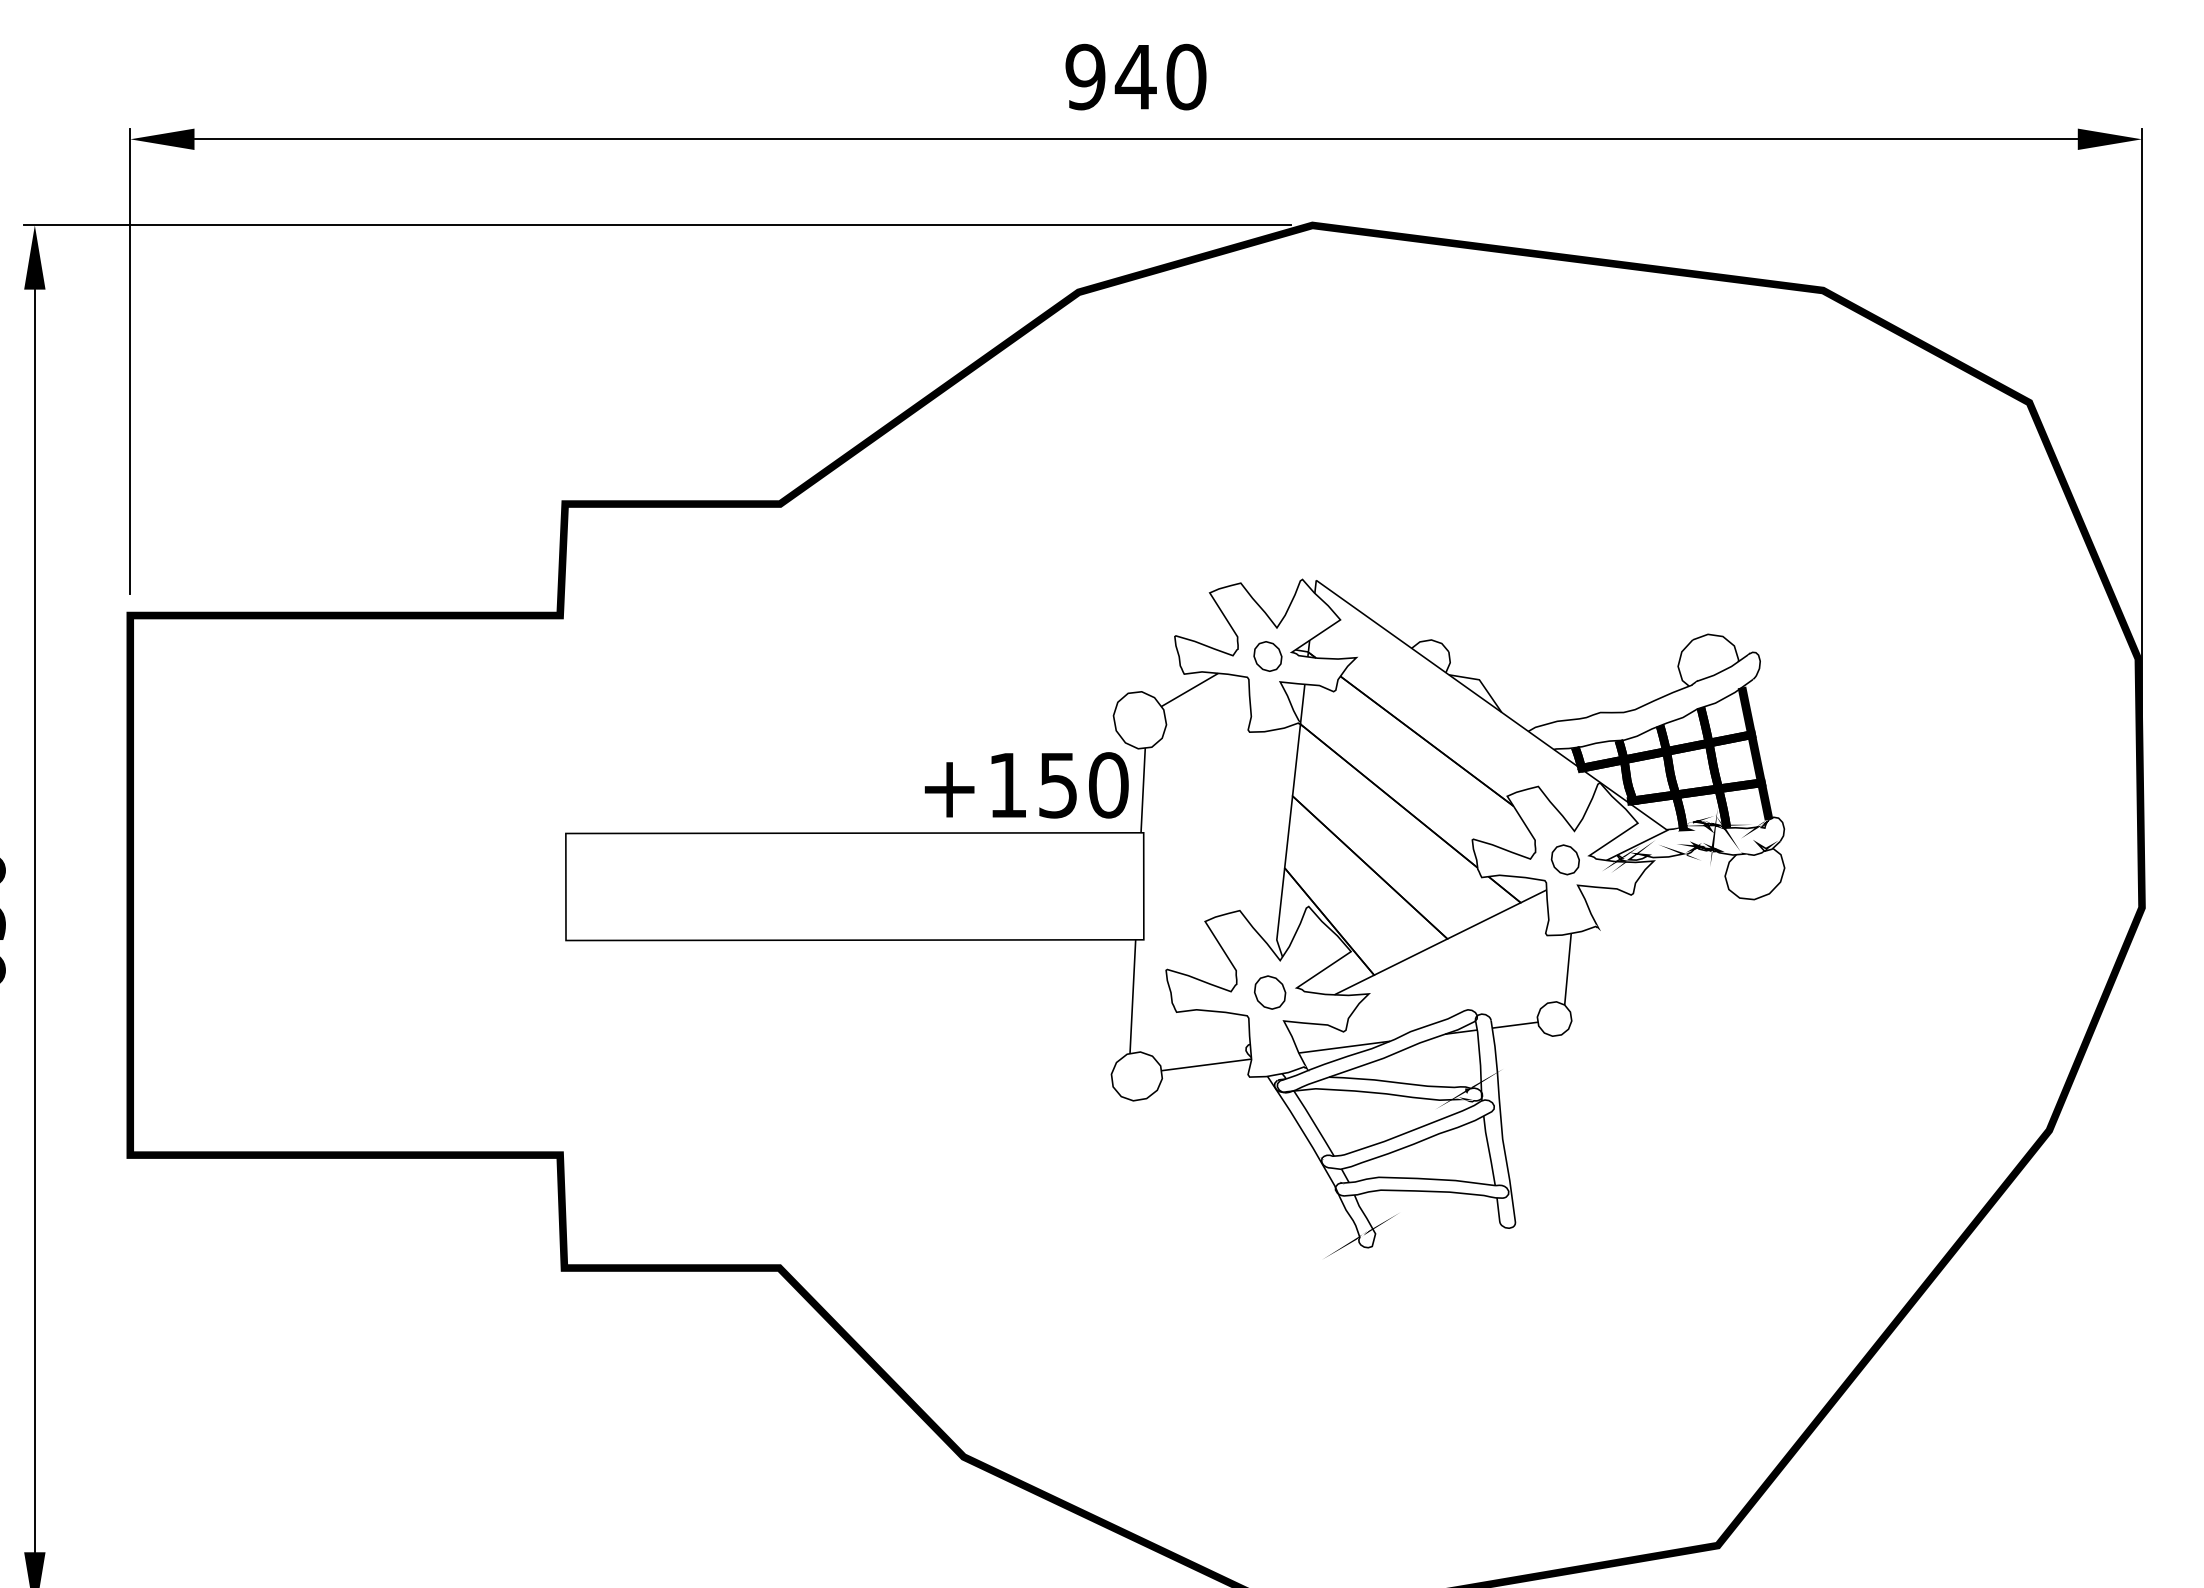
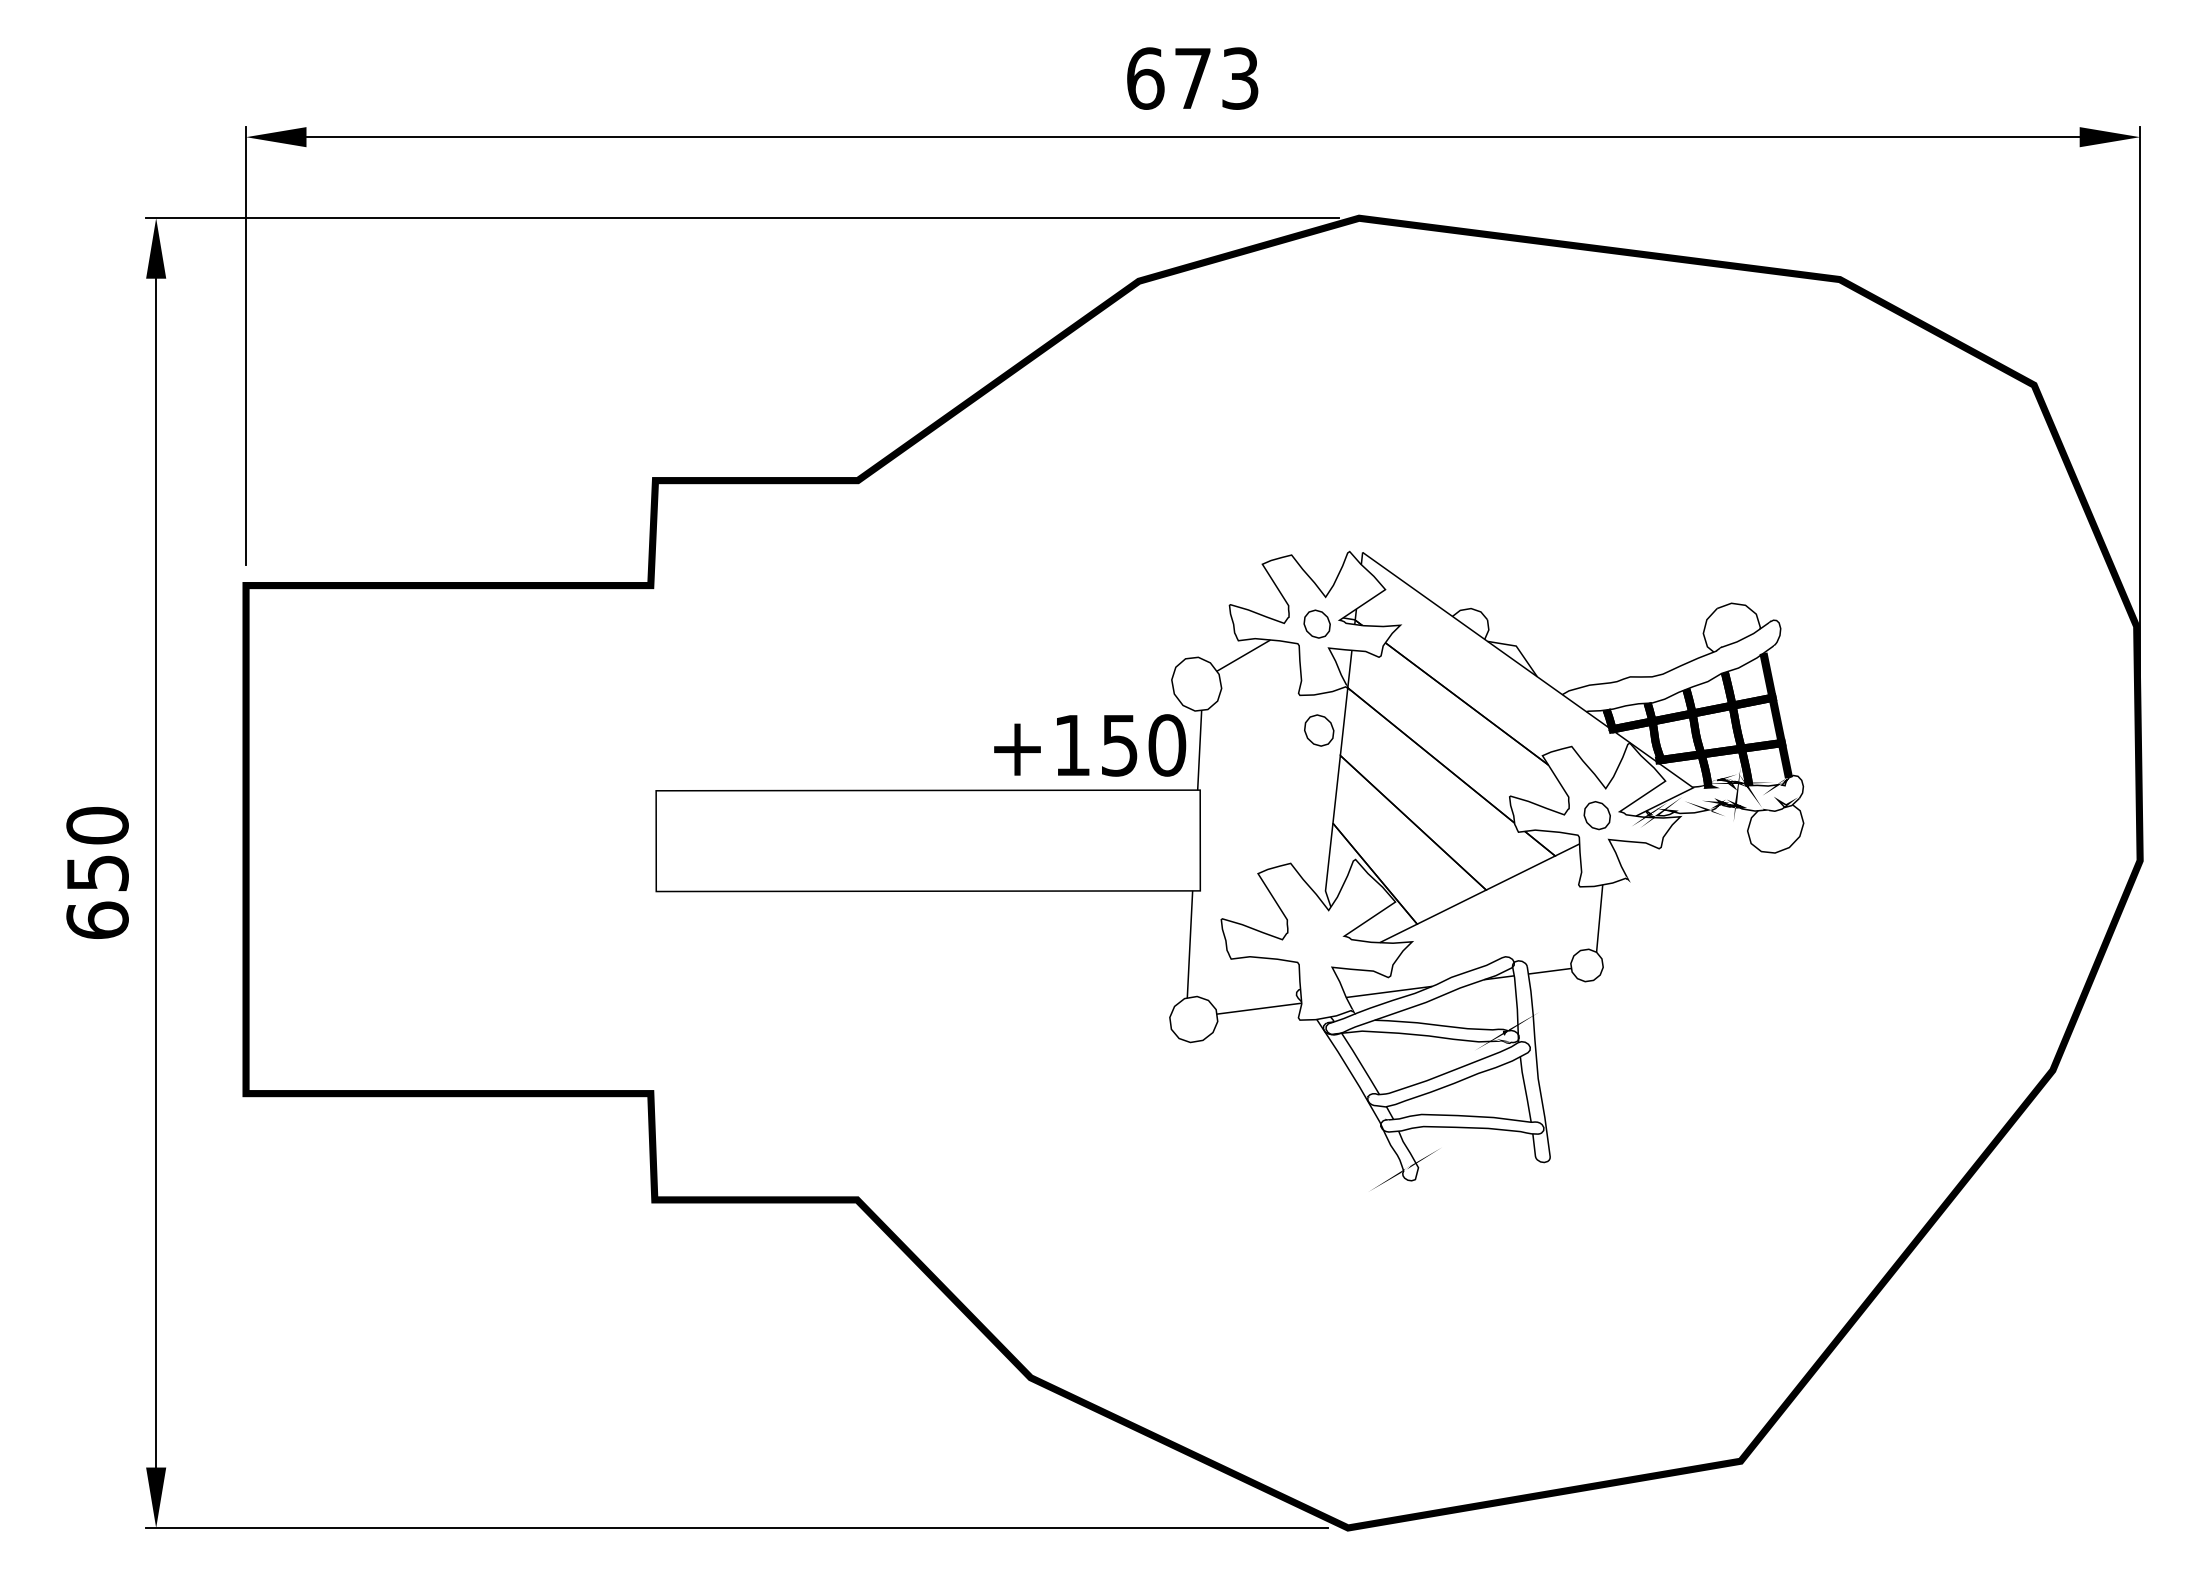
text: (1135, 76) -> (1192, 78), 940 -> 673
part: (1270, 992) -> (1319, 730), moved

